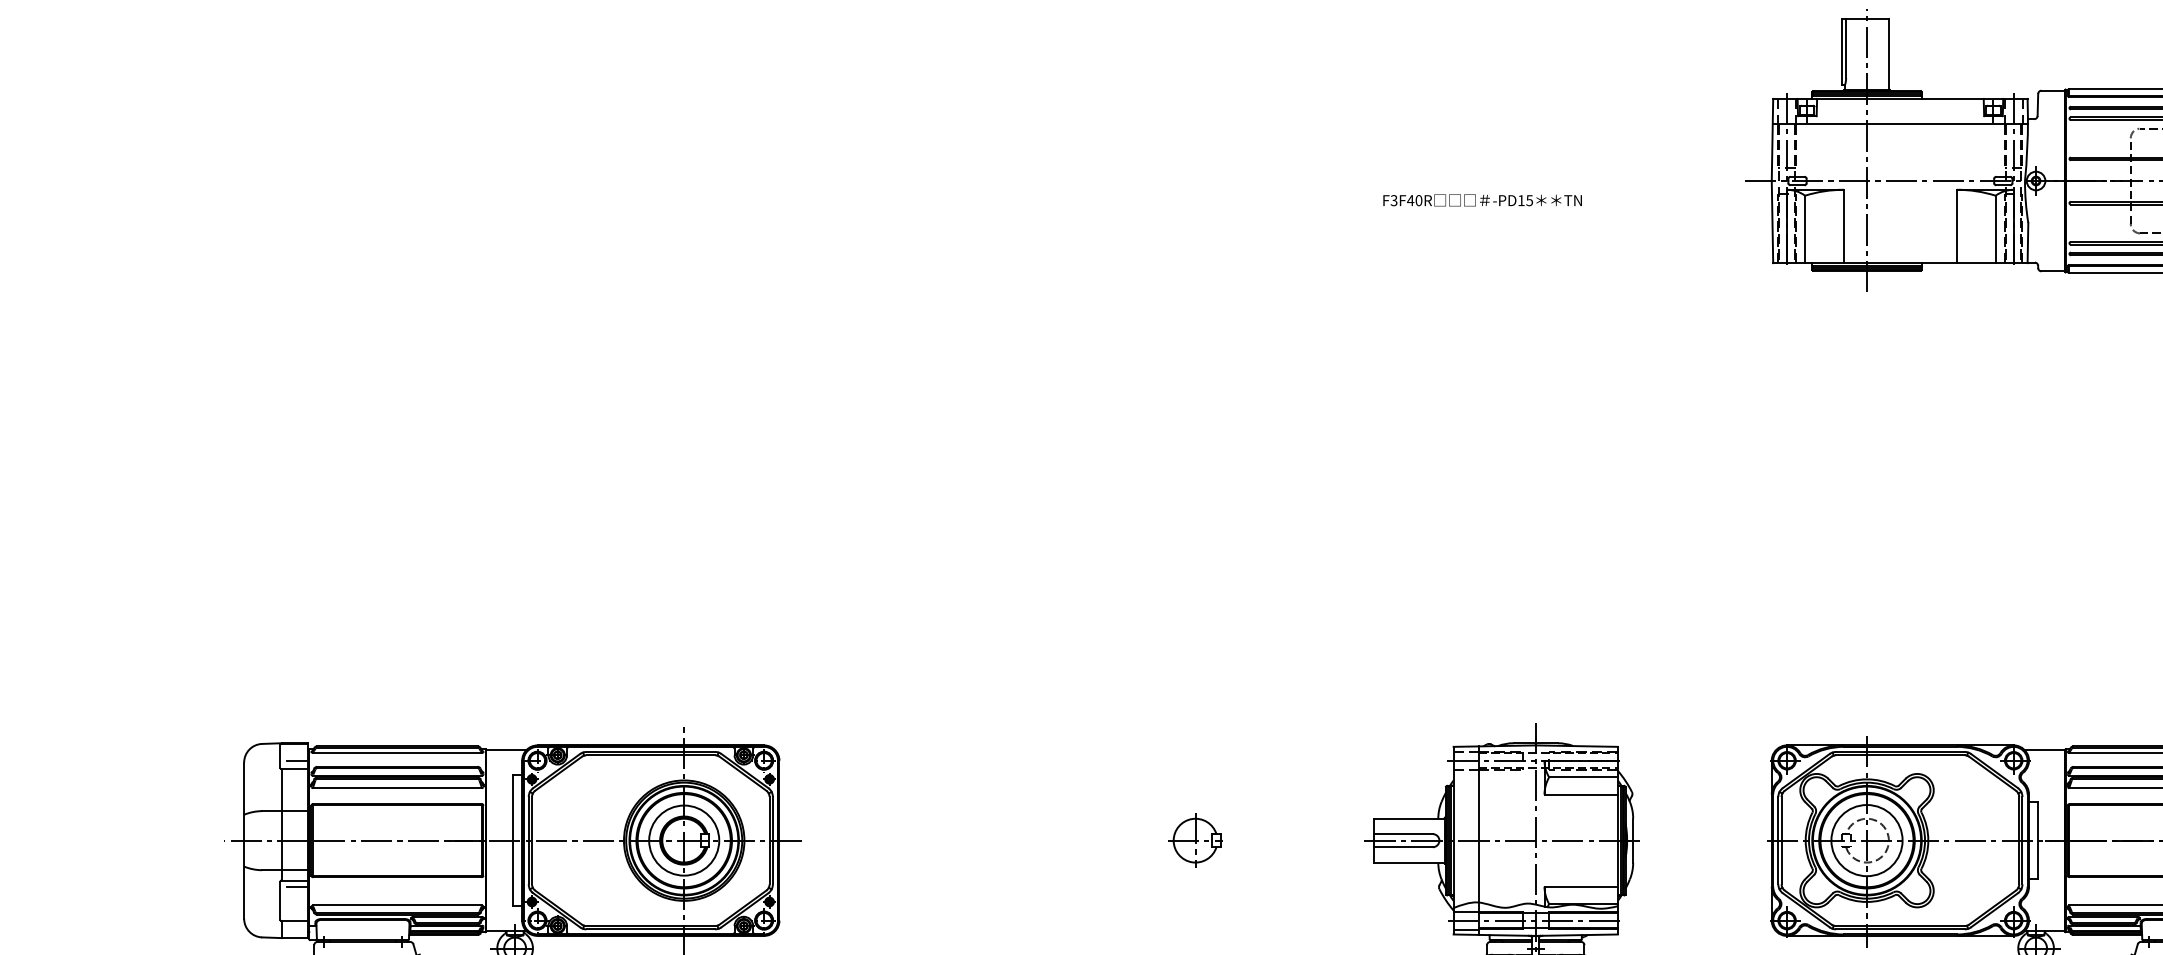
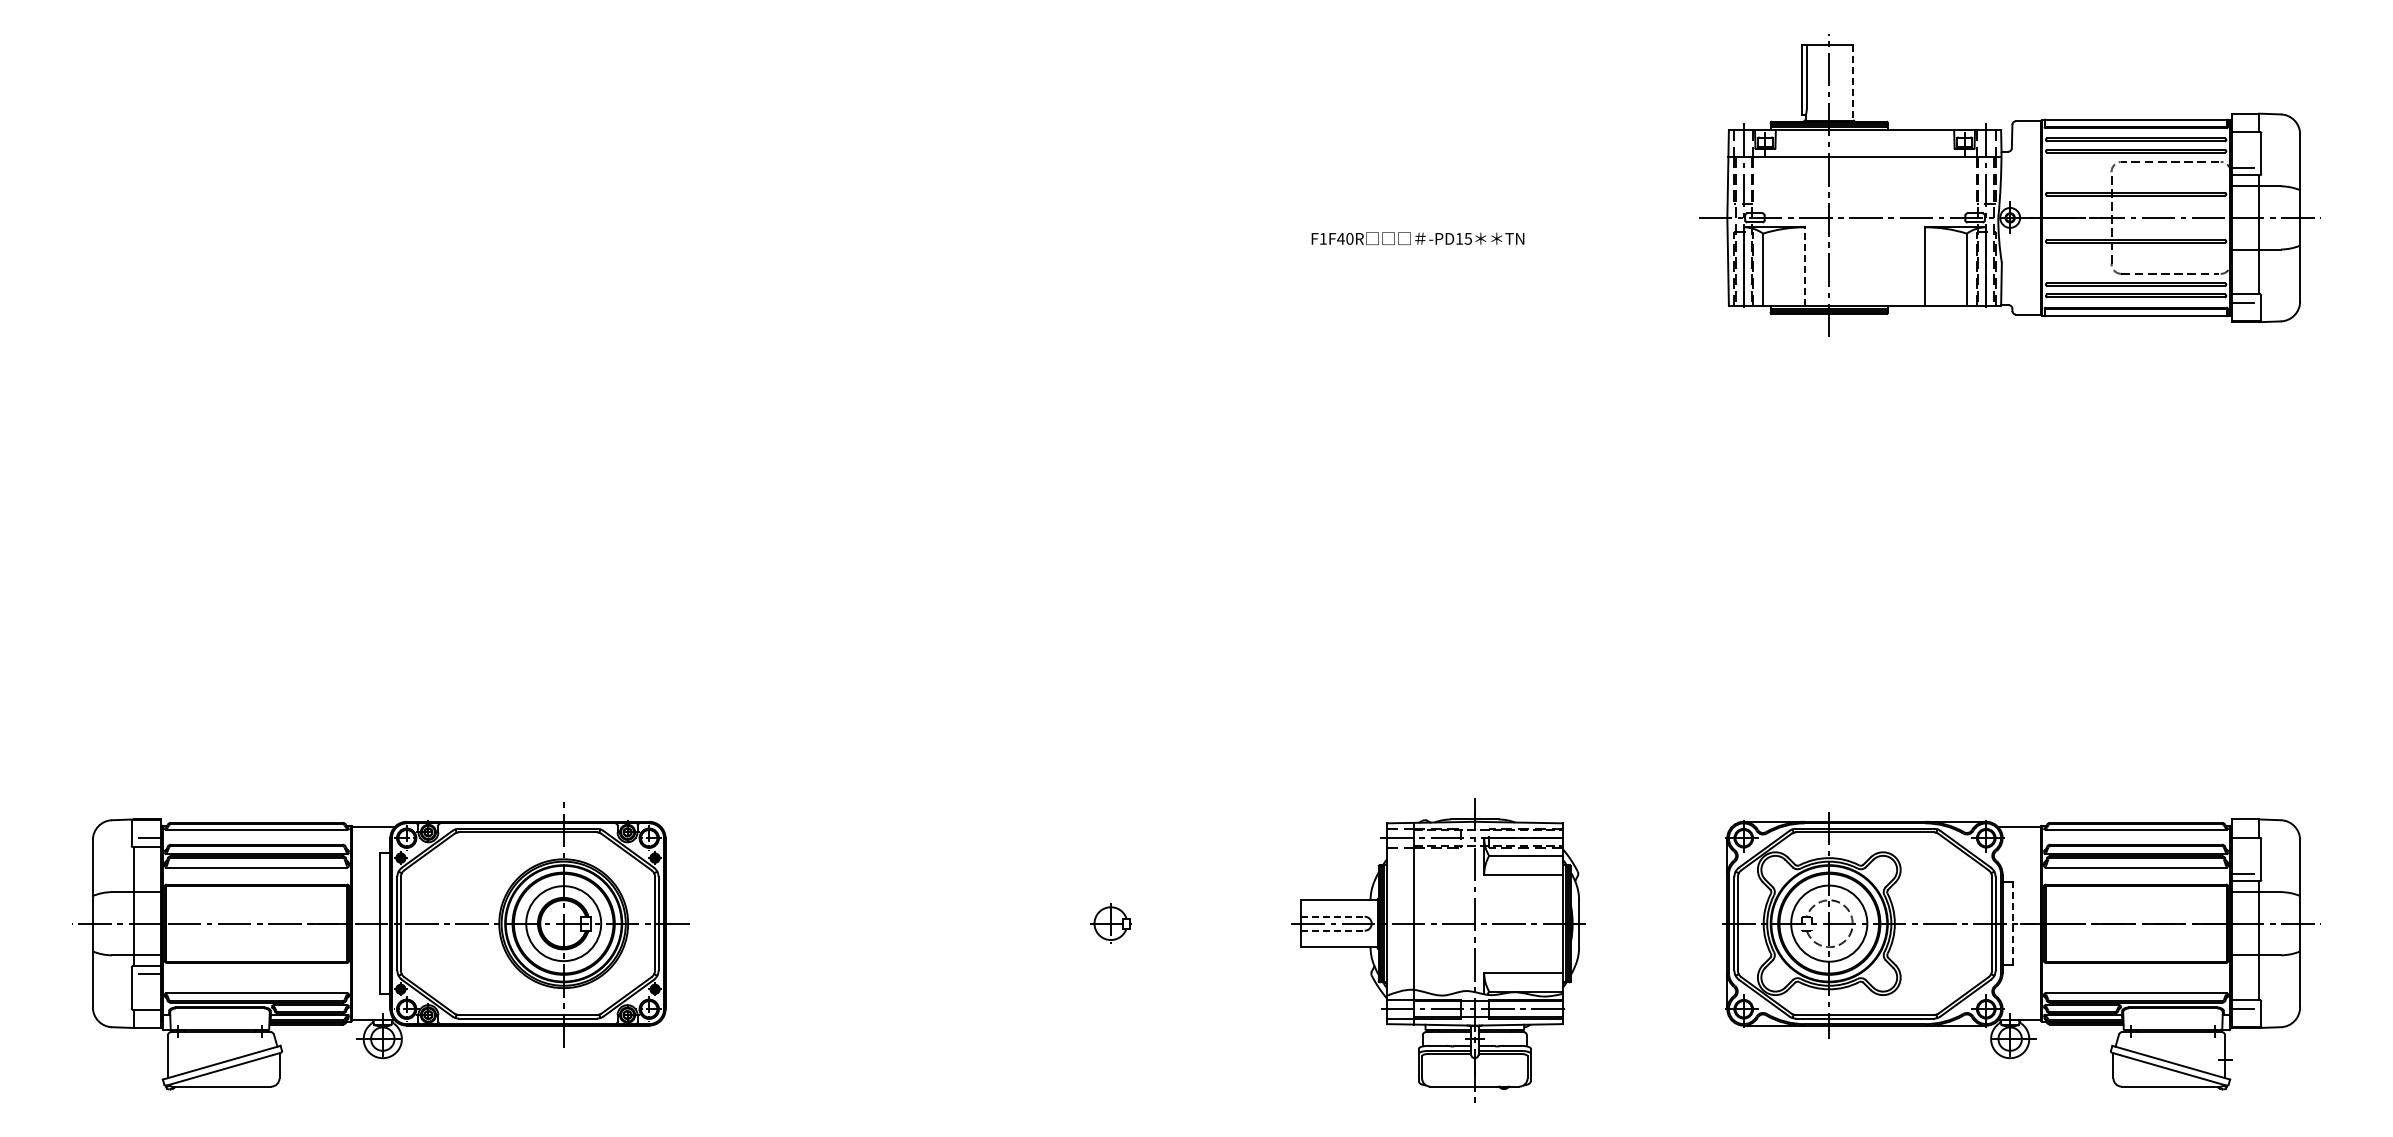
line: (1888, 55) -> (1852, 83), solid -> dashed
text: (1393, 200) -> (1322, 238), F3F40R -> F1F40R
line: (1843, 226) -> (1804, 266), solid -> dashed
line: (1403, 833) -> (1333, 916), solid -> dashed
part: (1195, 840) -> (1110, 923), size x0.7
line: (2038, 840) -> (2012, 923), solid -> dashed
line: (1403, 847) -> (1333, 930), solid -> dashed

